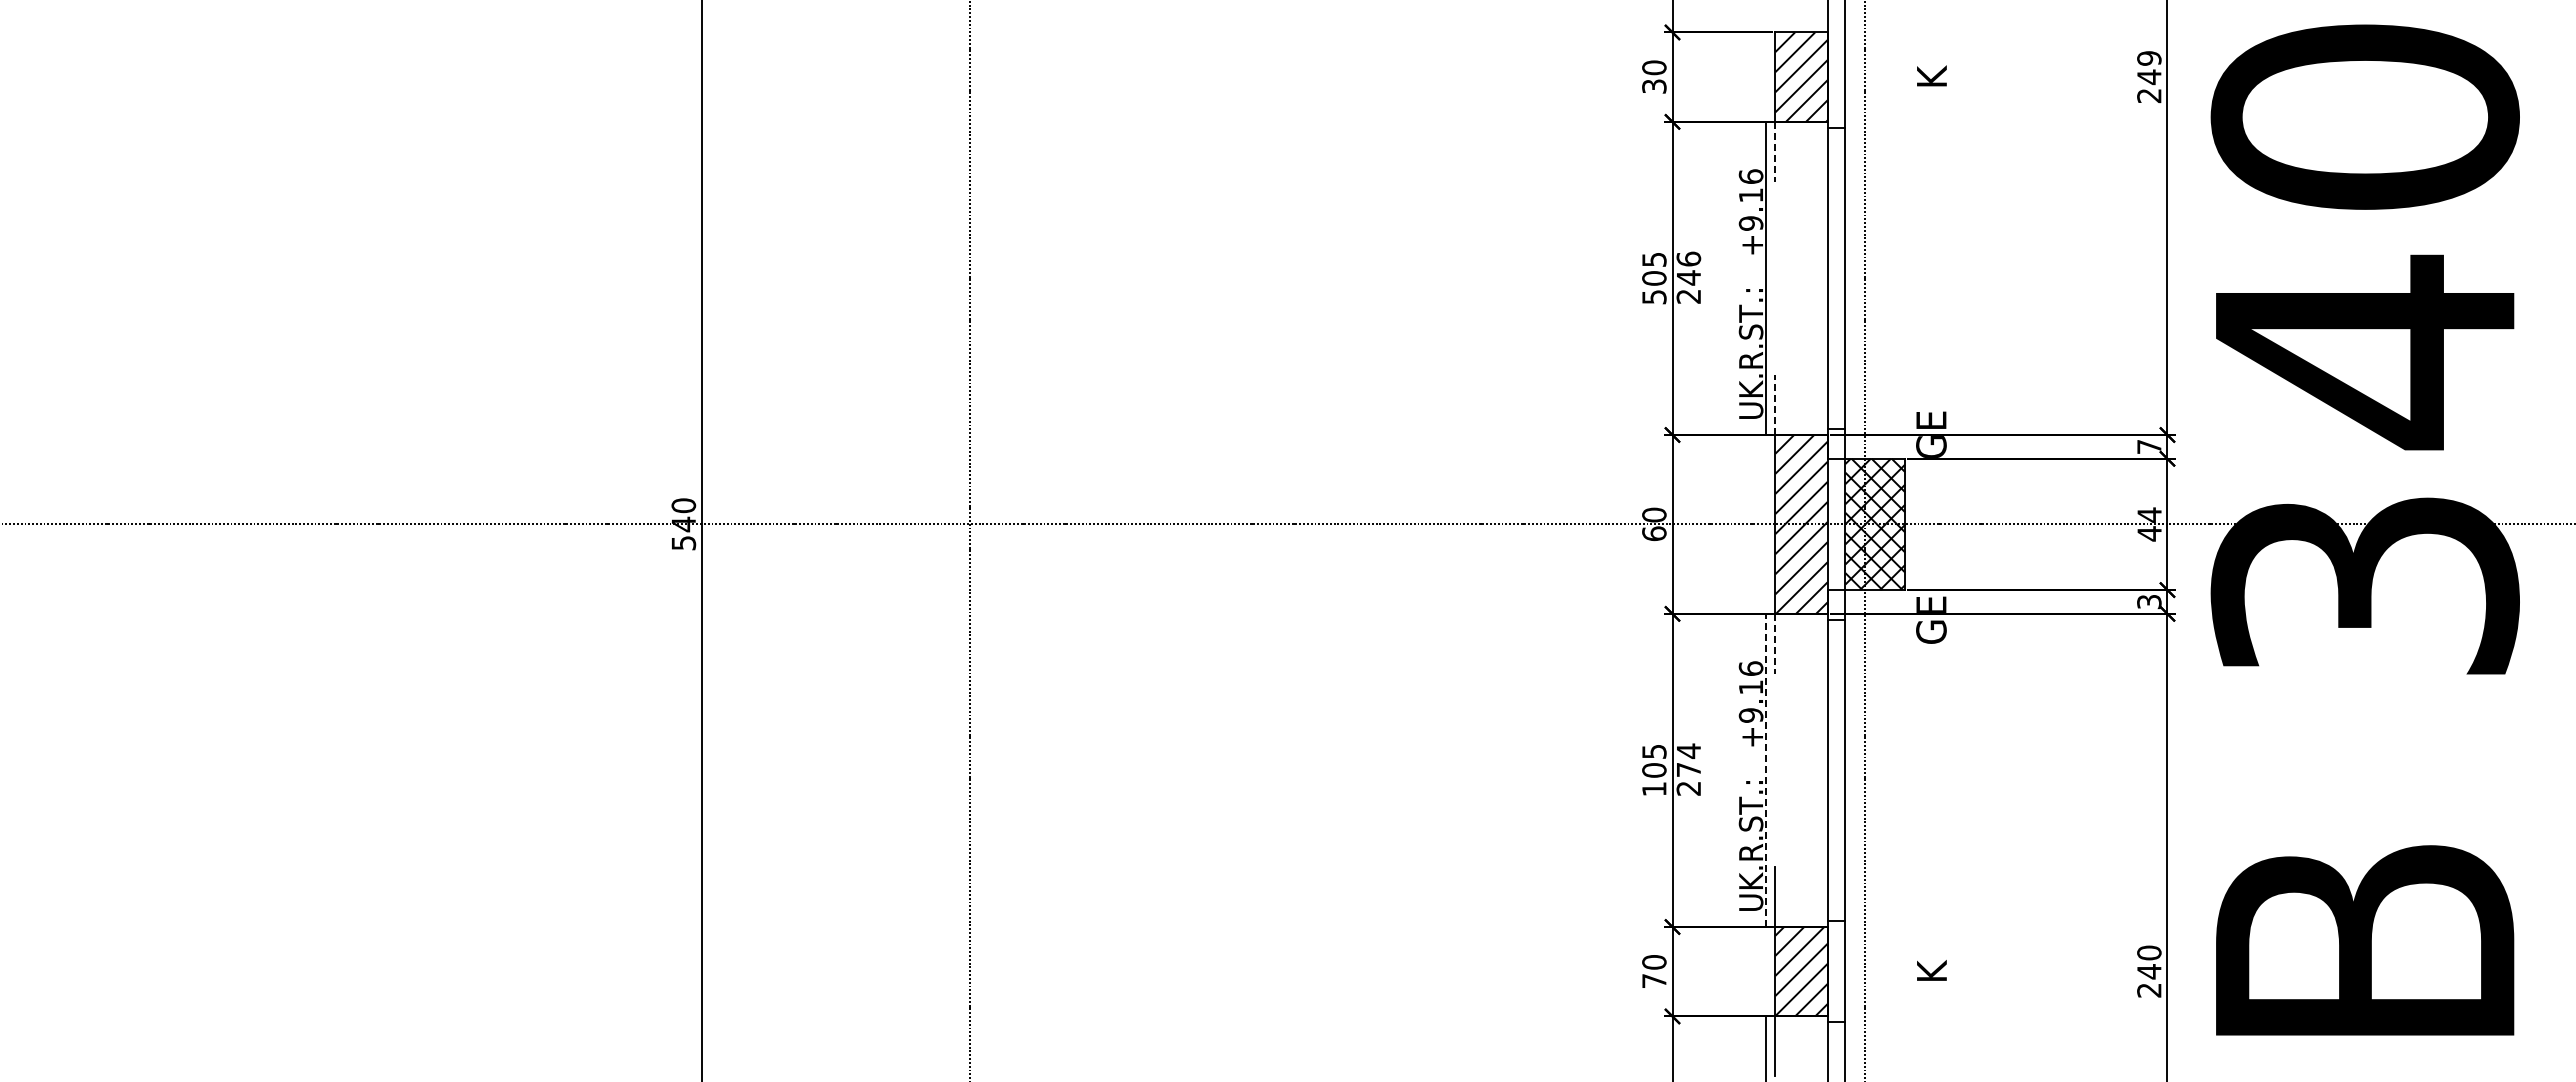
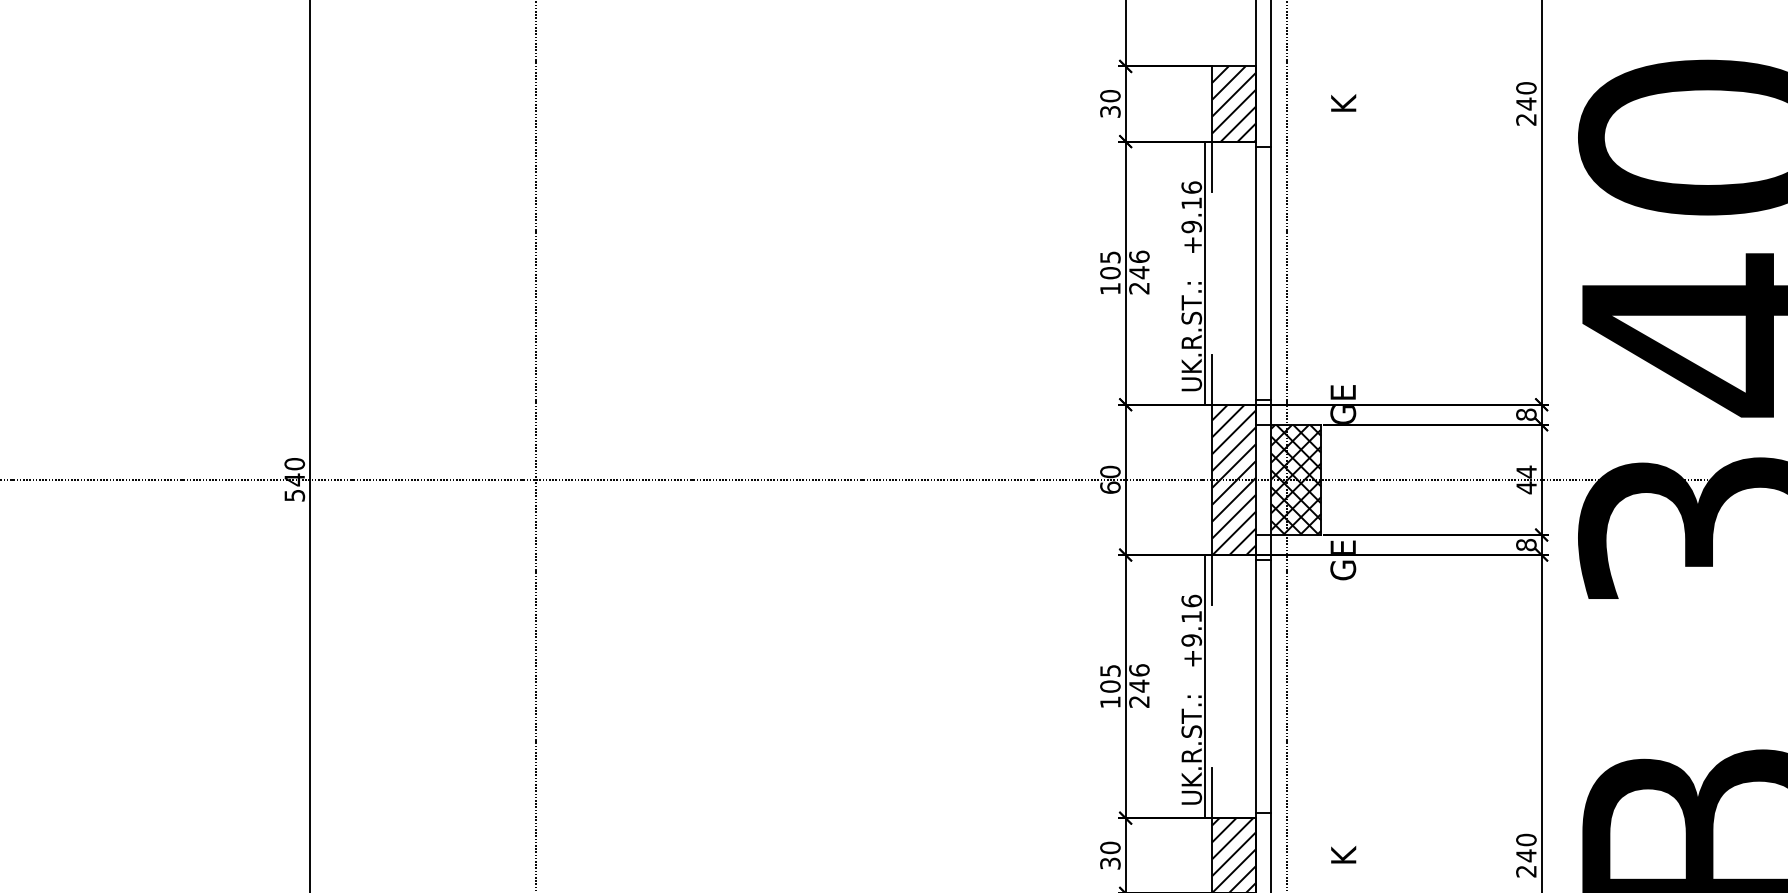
text: (2149, 58) -> (1526, 88), 249 -> 240
line: (1775, 151) -> (1212, 166), dashed -> solid
text: (1654, 297) -> (1110, 289), 505 -> 105
line: (1775, 405) -> (1212, 379), dashed -> solid
text: (2149, 446) -> (1526, 414), 7 -> 8
text: (2149, 601) -> (1526, 544), 3 -> 8
line: (1775, 643) -> (1212, 579), dashed -> solid
text: (1688, 760) -> (1139, 678), 274 -> 246
line: (1766, 770) -> (1204, 686), dashed -> solid
text: (1654, 981) -> (1110, 863), 70 -> 30

